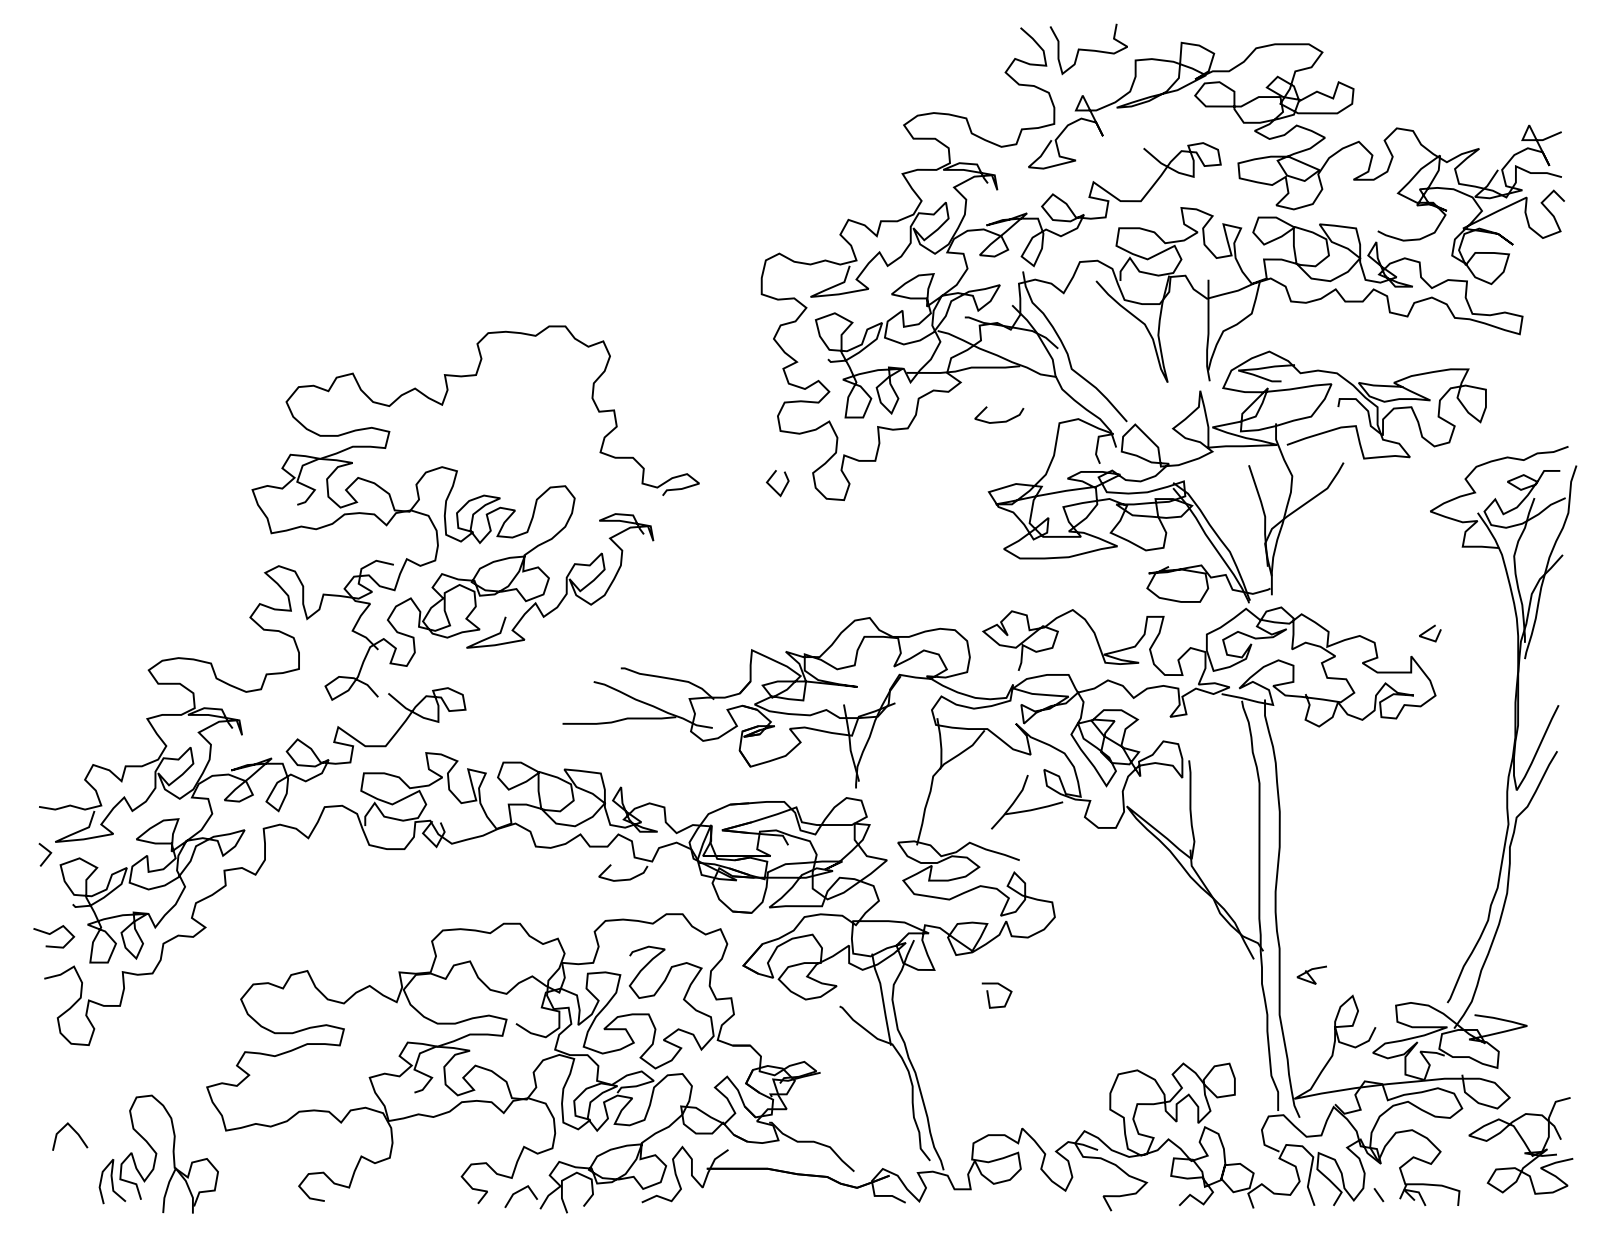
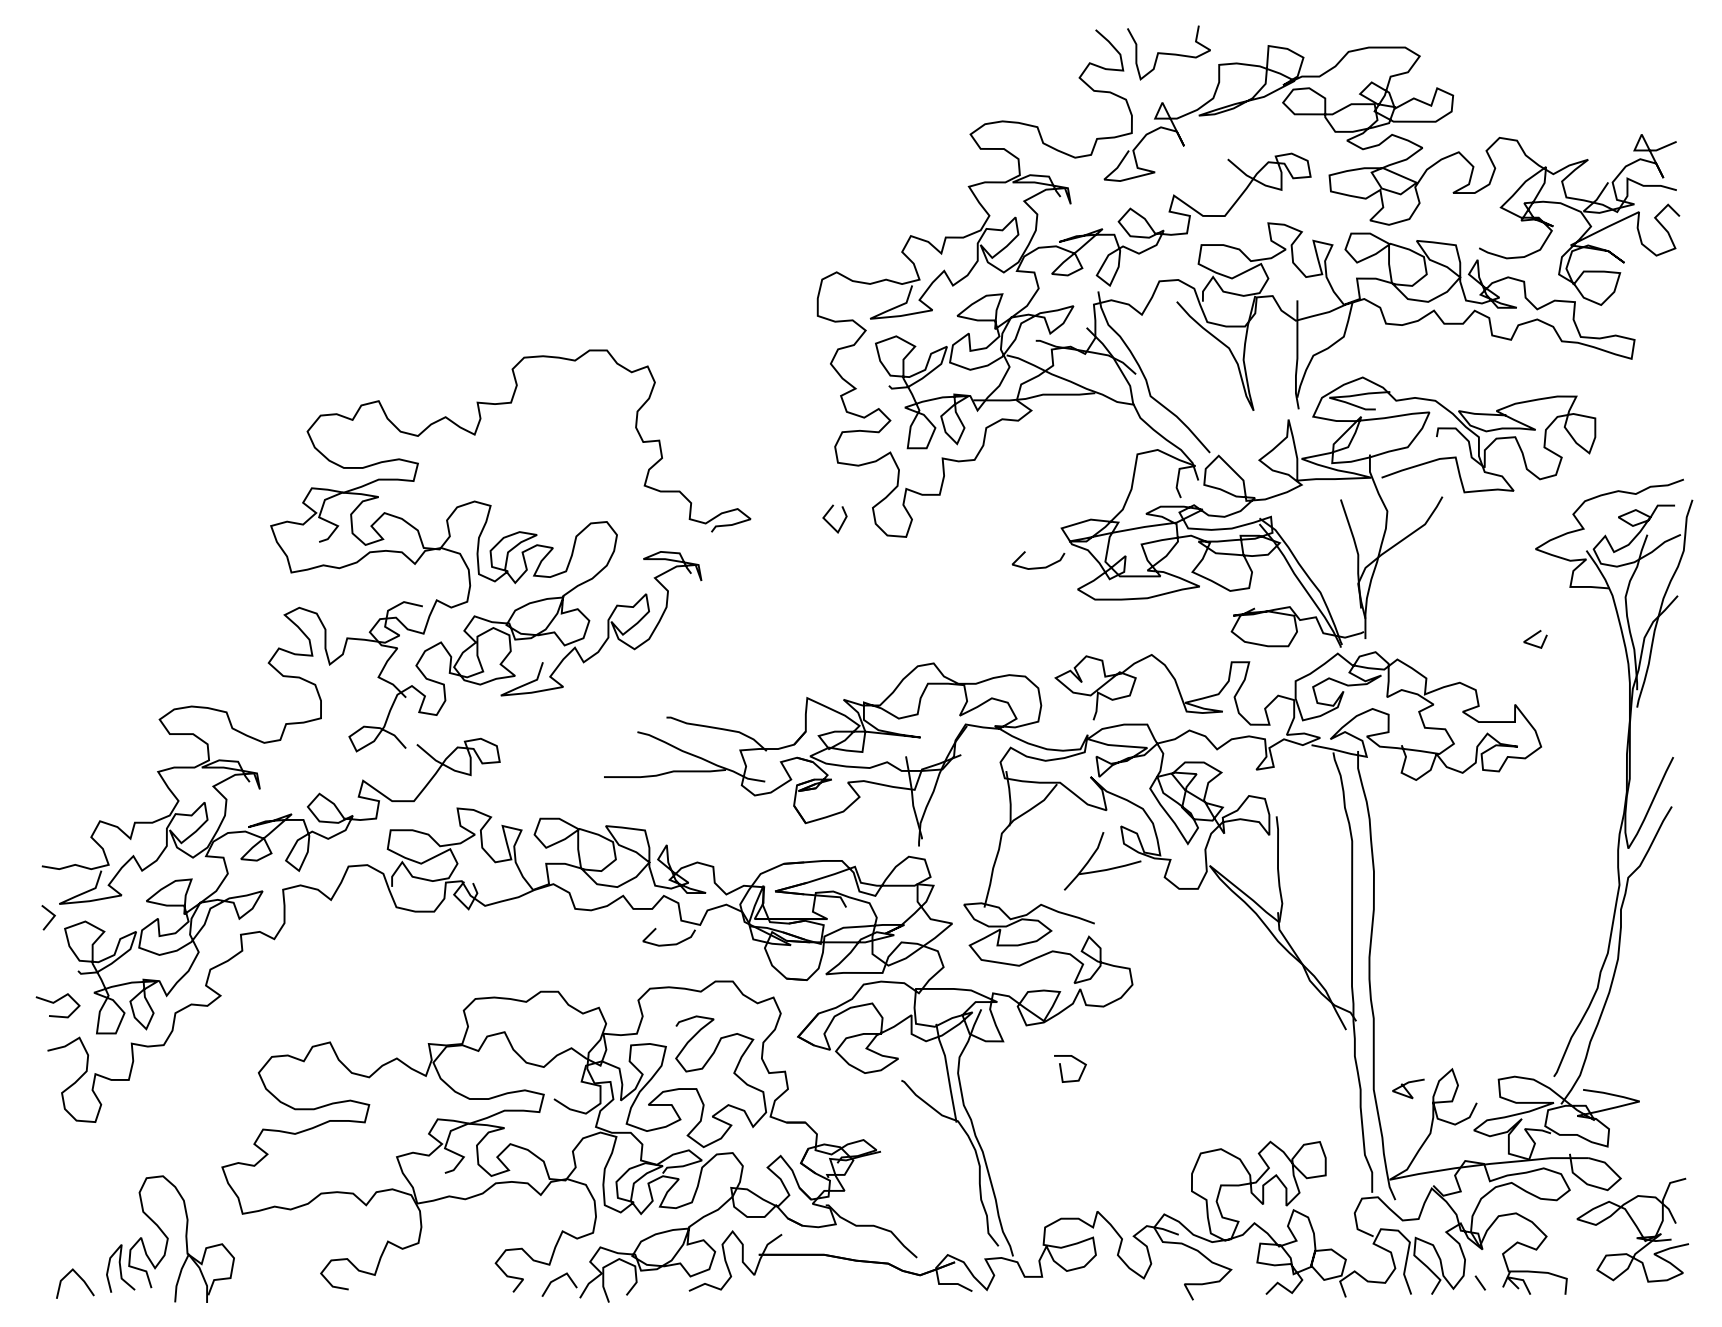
curve: (999, 421) -> (1038, 567), moved
line: (1428, 631) -> (1533, 637), moved
curve: (1310, 975) -> (1406, 1089), moved
line: (74, 1131) -> (79, 1278), moved

